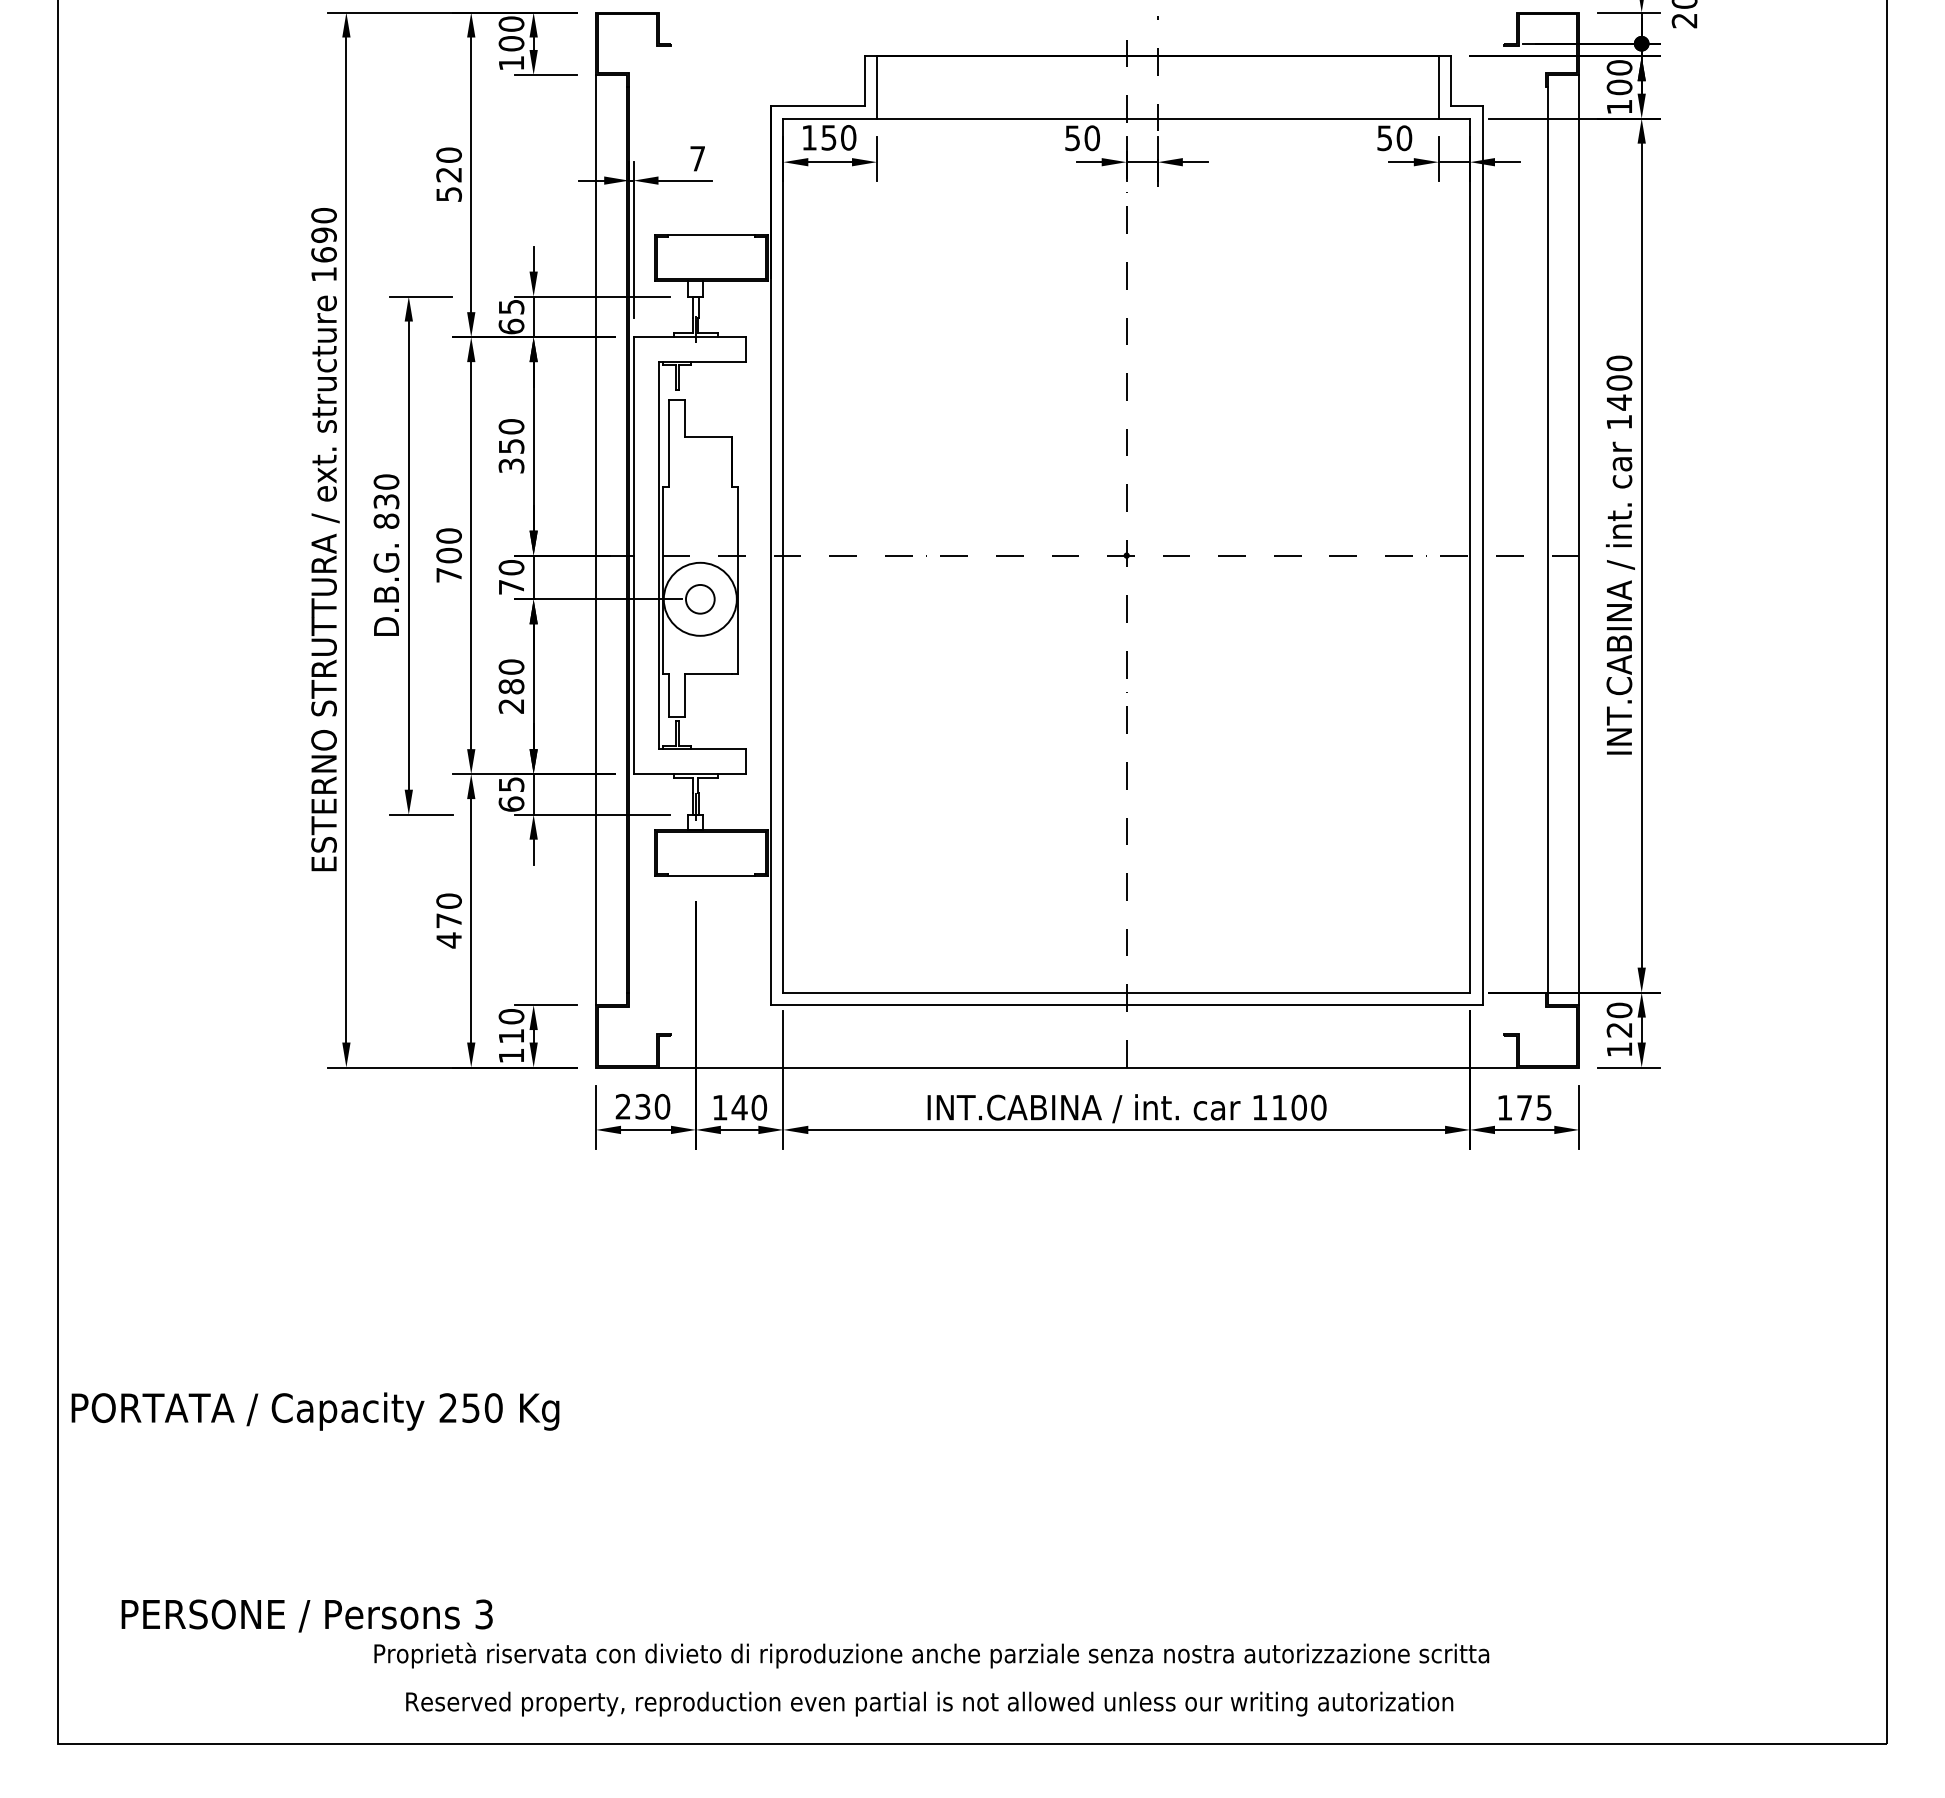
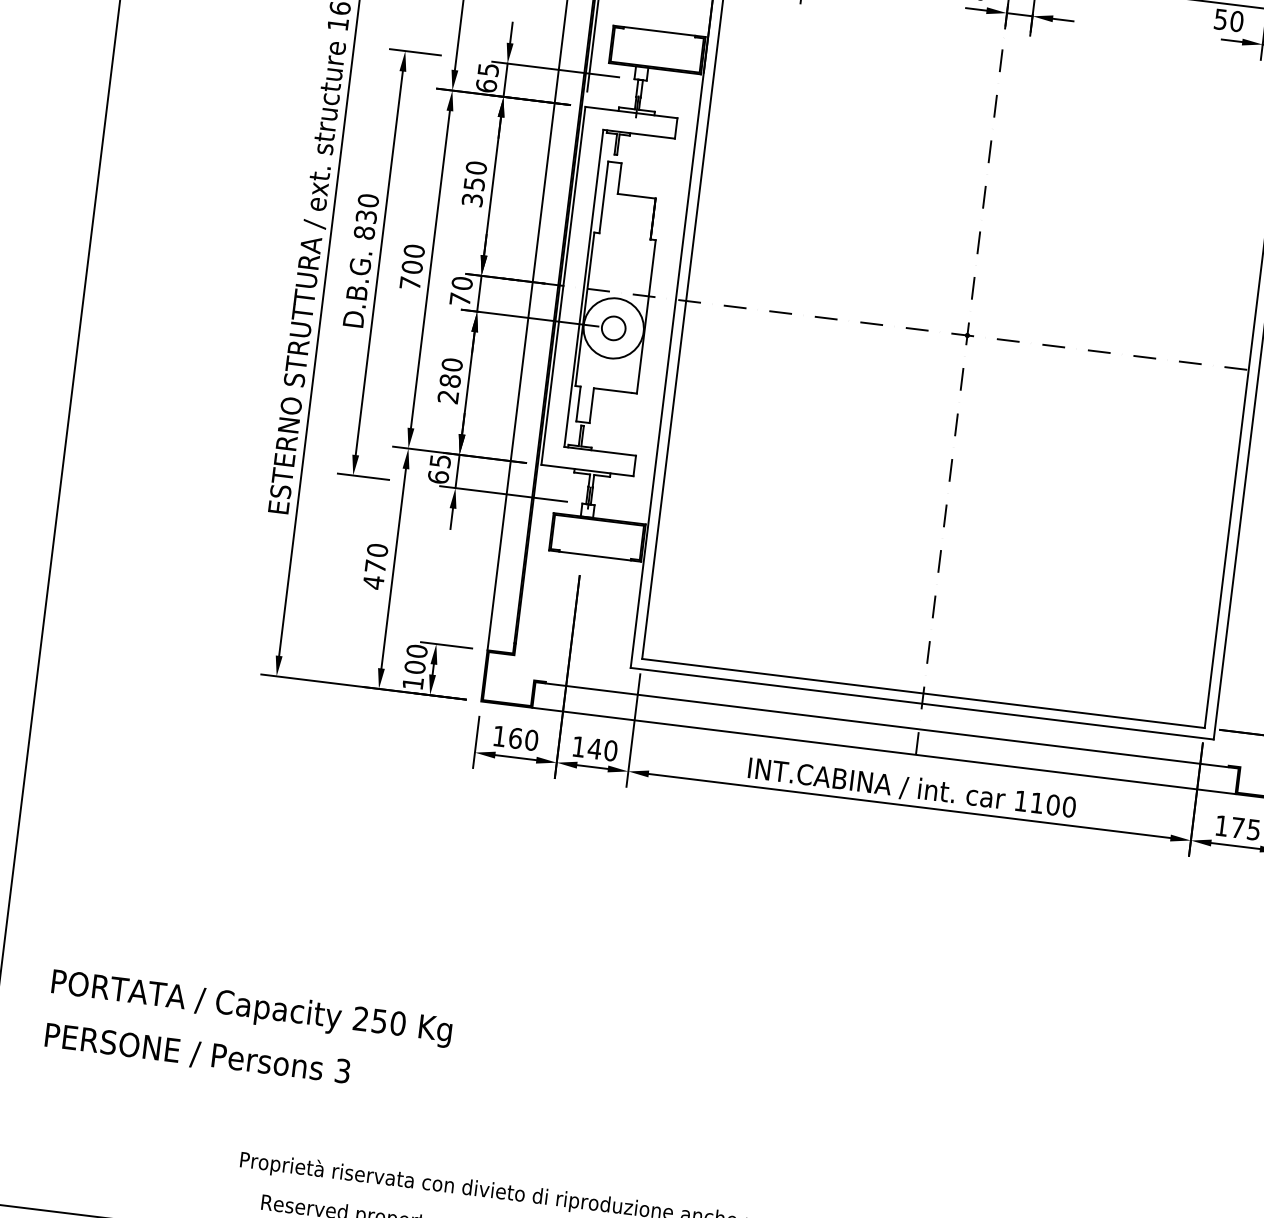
text: (511, 1035) -> (415, 666), 110 -> 100
line: (1087, 1036) -> (886, 725), added
text: (632, 1106) -> (507, 737), 230 -> 160
text: (315, 1411) -> (251, 1008), moved
text: (306, 1615) -> (197, 1054), moved

